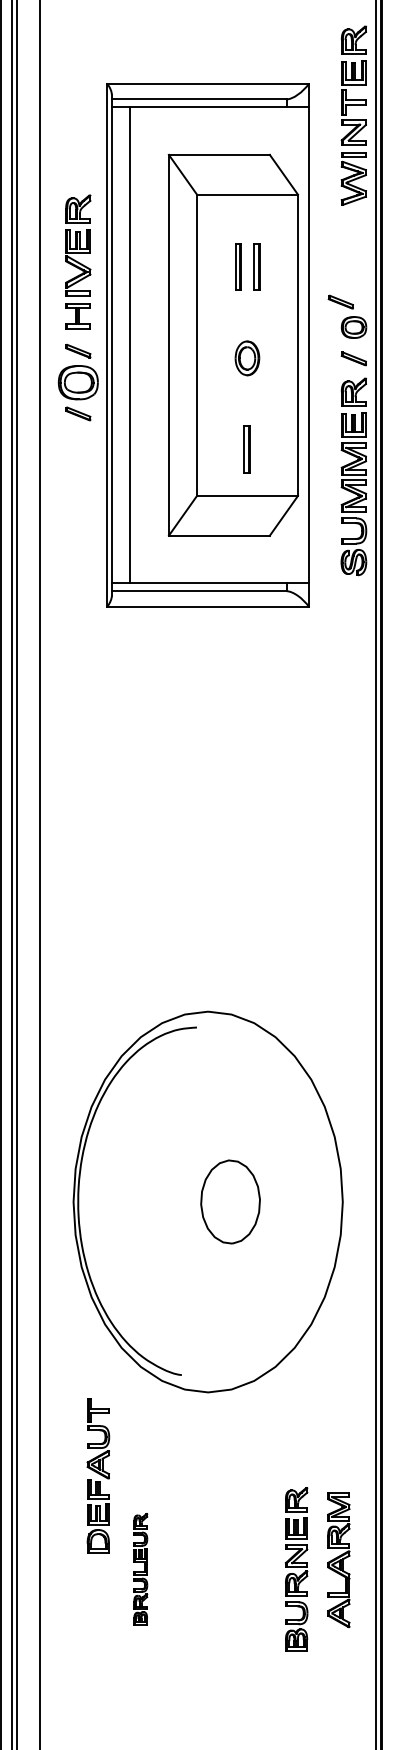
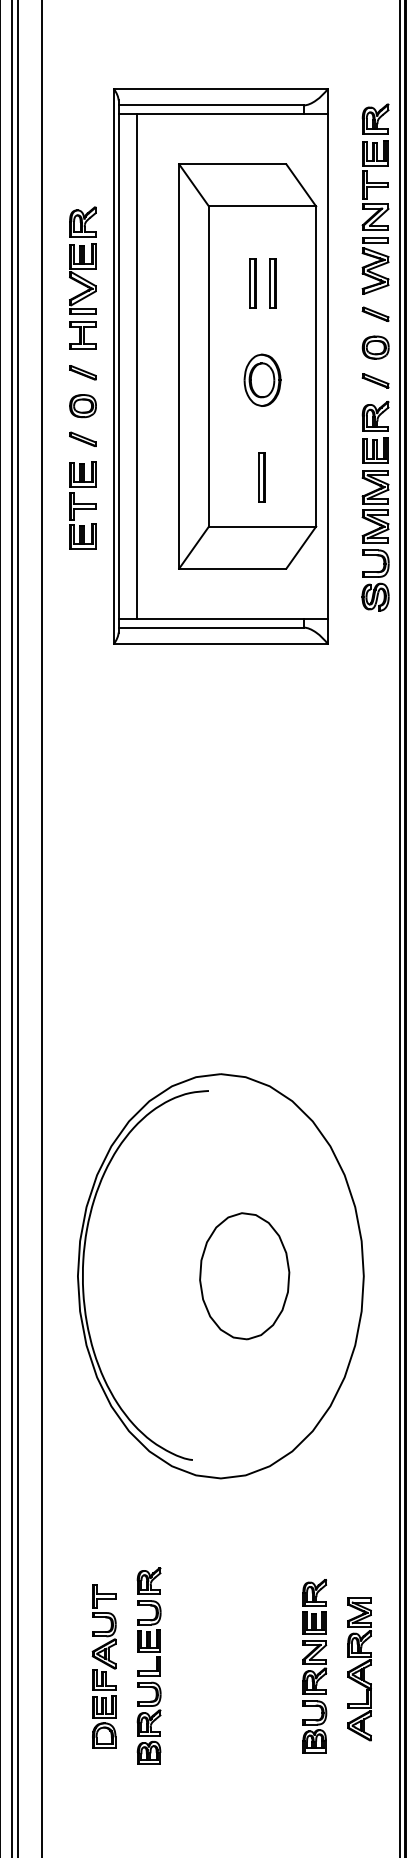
part: (353, 115) -> (375, 198), moved
part: (340, 301) -> (375, 313), moved
part: (247, 358) -> (262, 380), size x1.43
part: (78, 382) -> (83, 406), size x0.62
part: (77, 475) -> (82, 504), added
part: (230, 1201) -> (244, 1275), size x1.43
part: (98, 1475) -> (104, 1665), moved
part: (338, 1559) -> (359, 1668), moved
part: (140, 1569) -> (149, 1666), size x1.67

